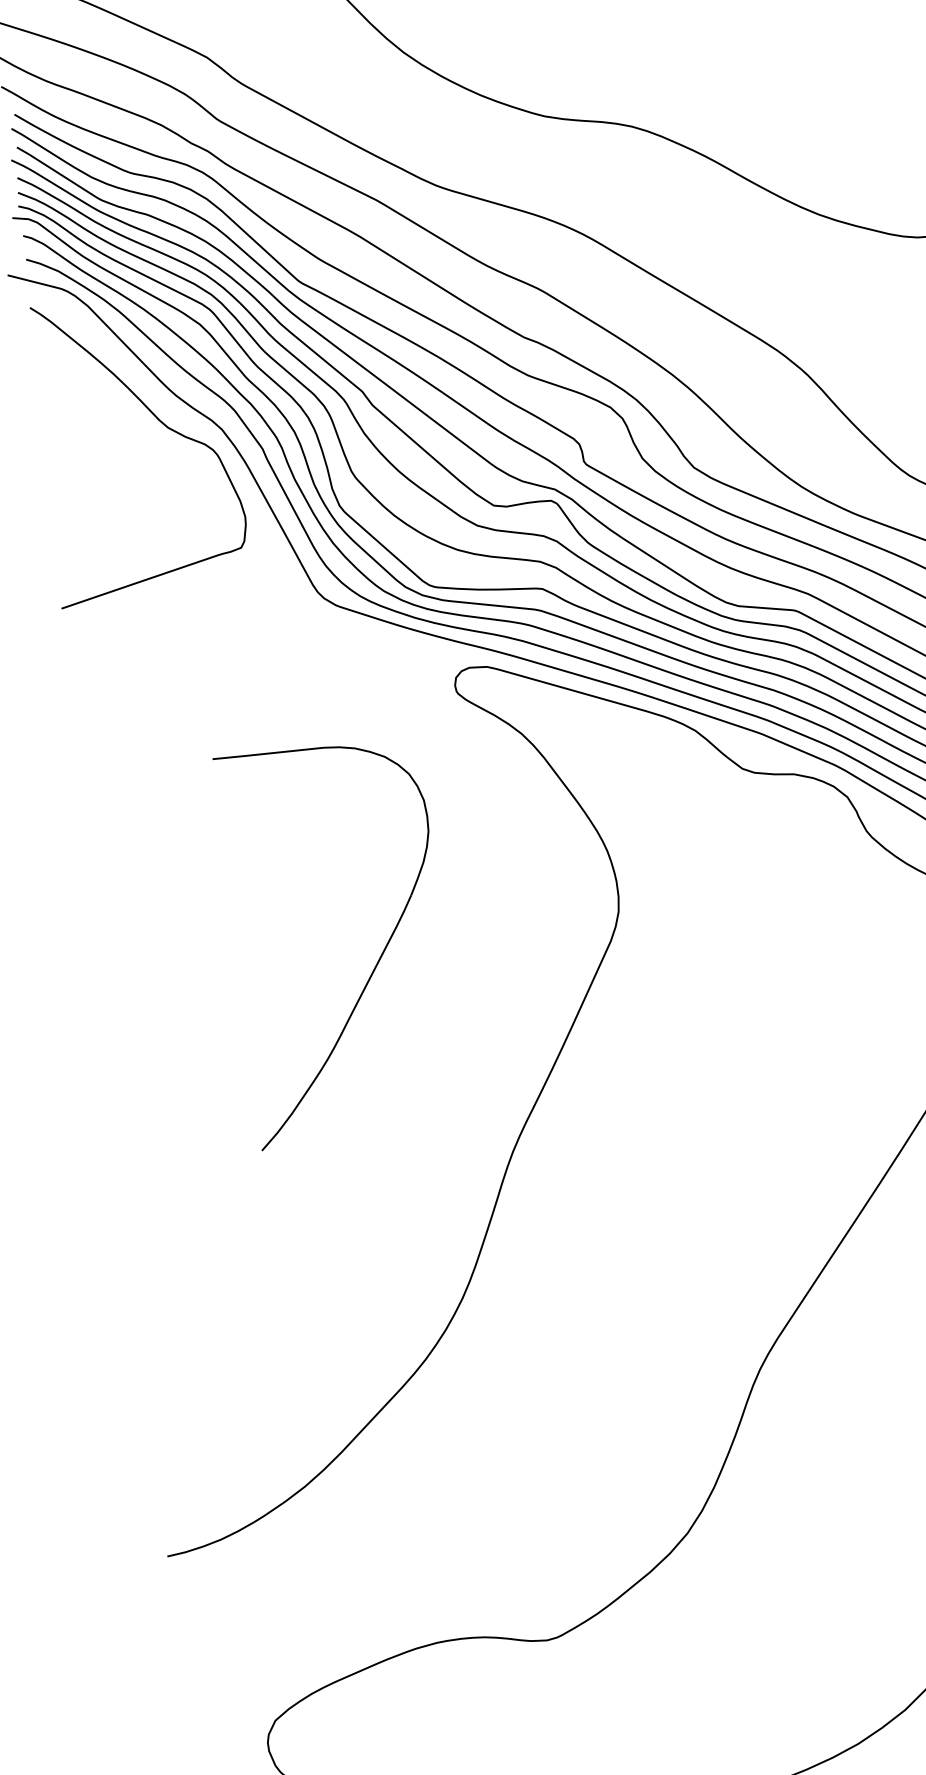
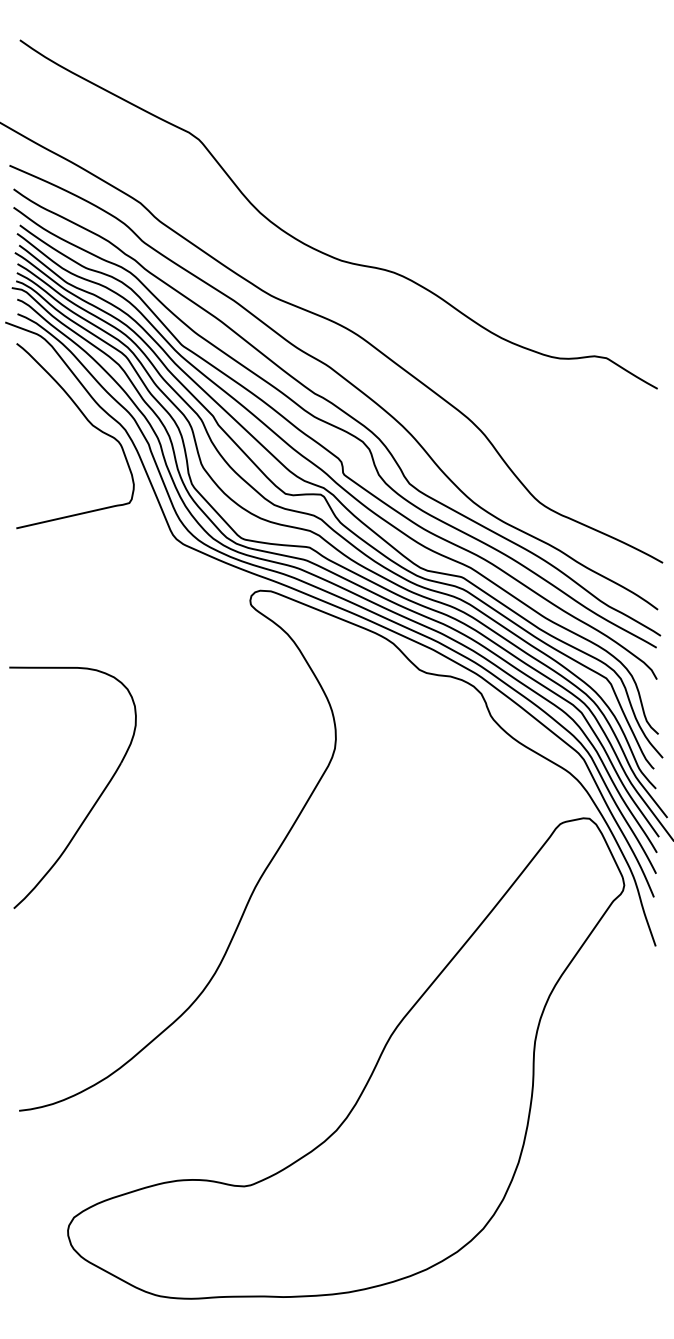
part: (376, 962) -> (95, 801), moved

